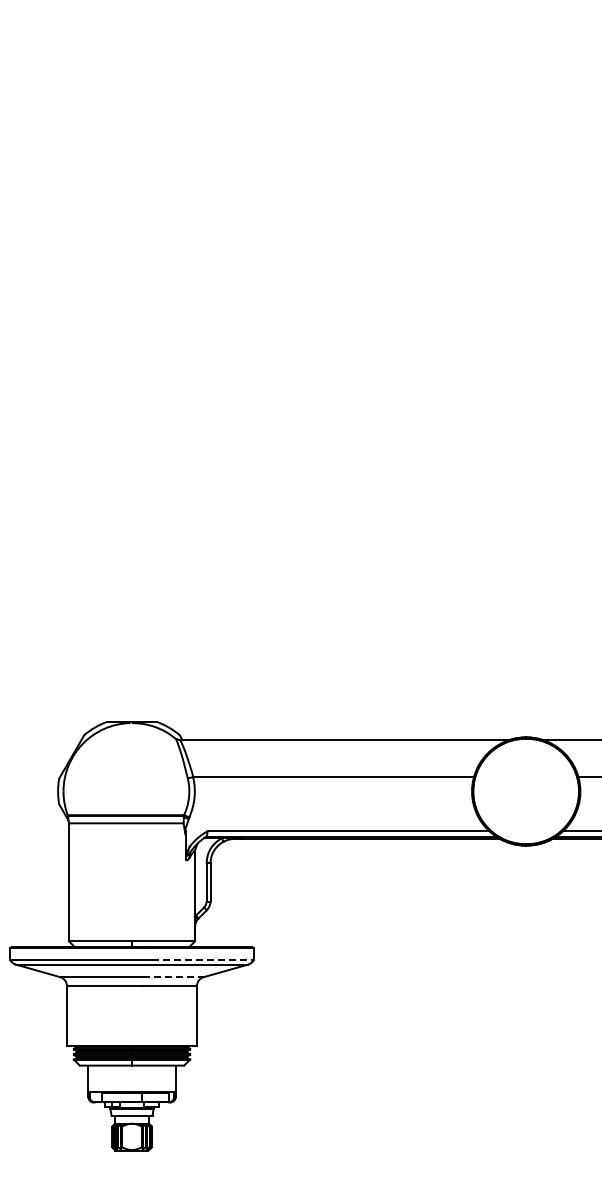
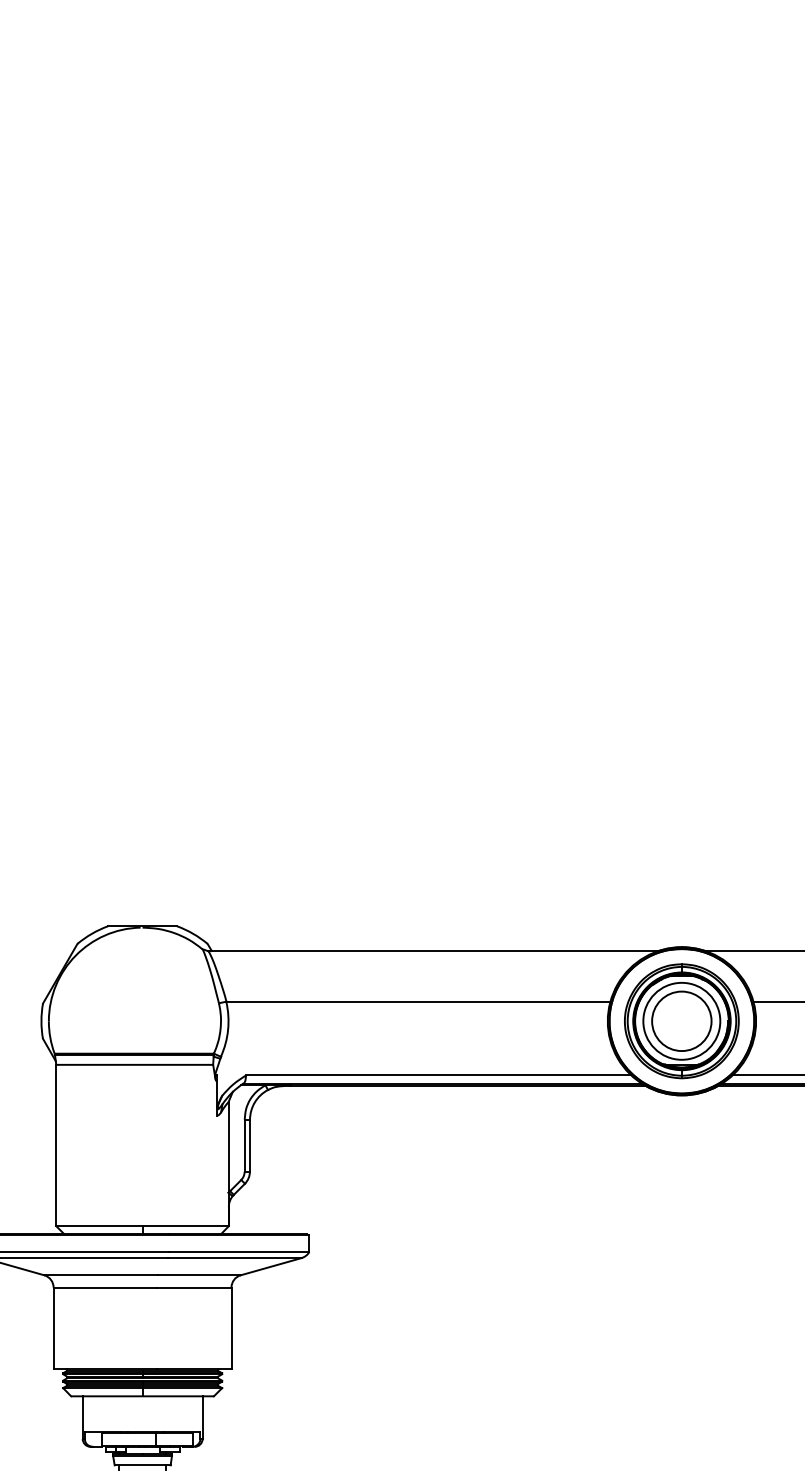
part: (525, 791) -> (680, 1021), added
line: (203, 960) -> (240, 1252), dashed -> solid
line: (174, 977) -> (200, 1275), dashed -> solid

